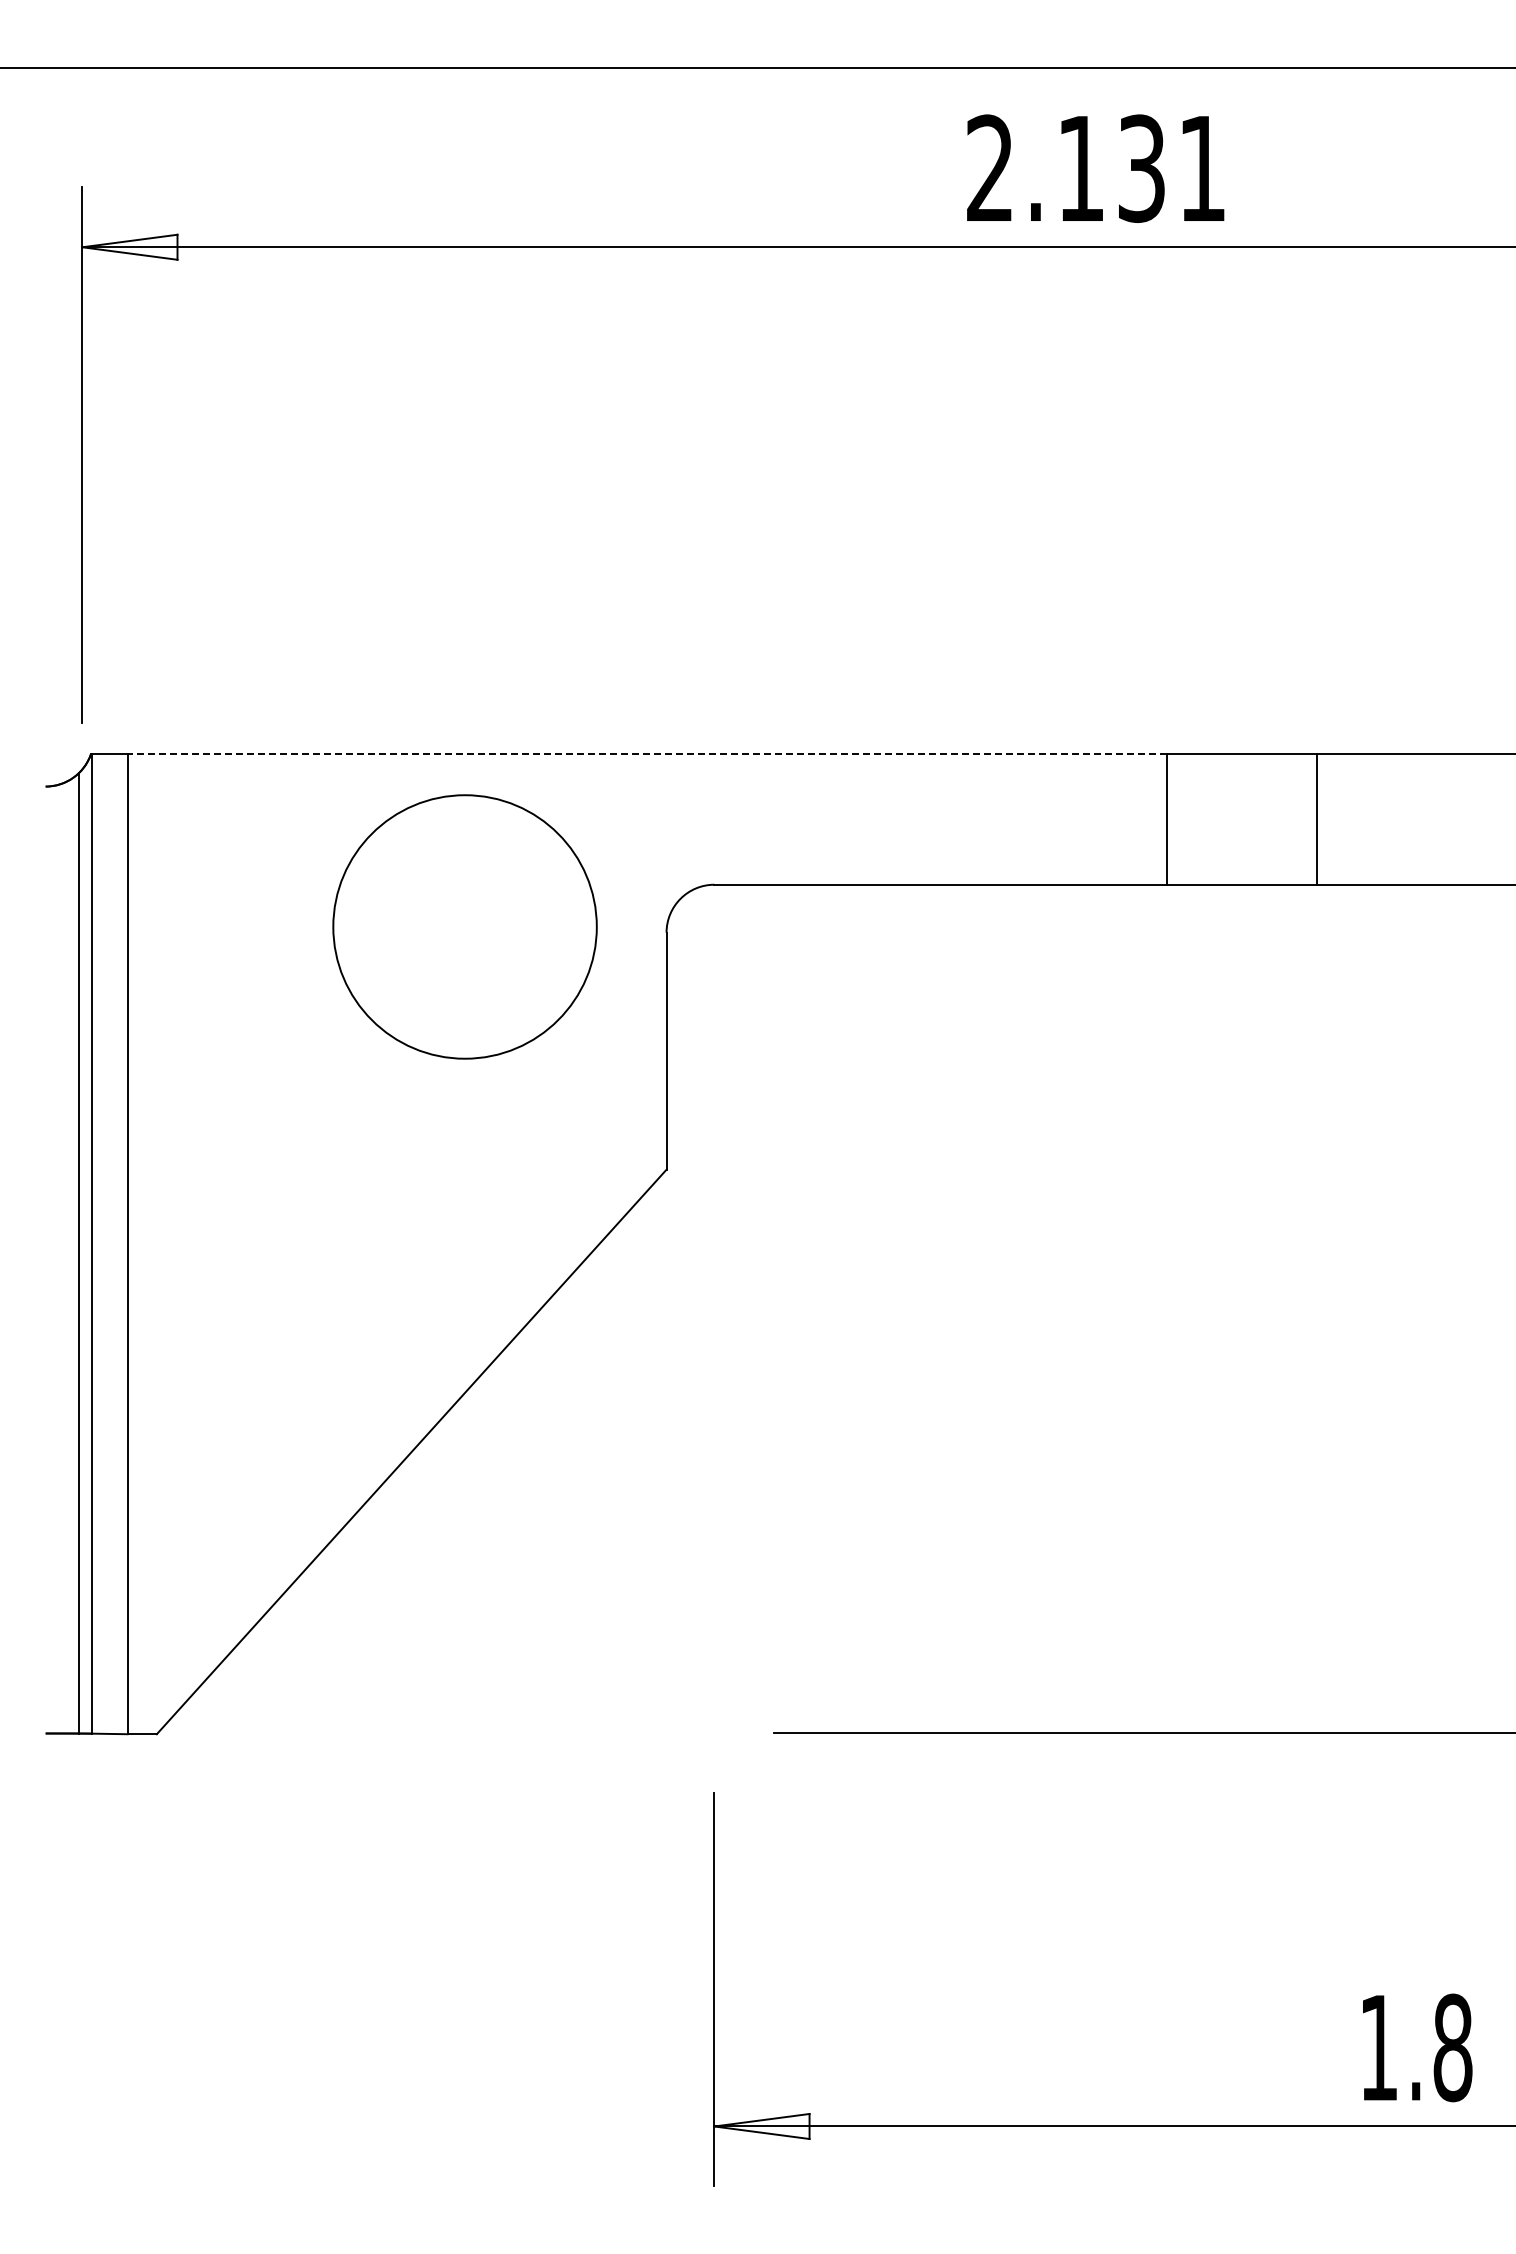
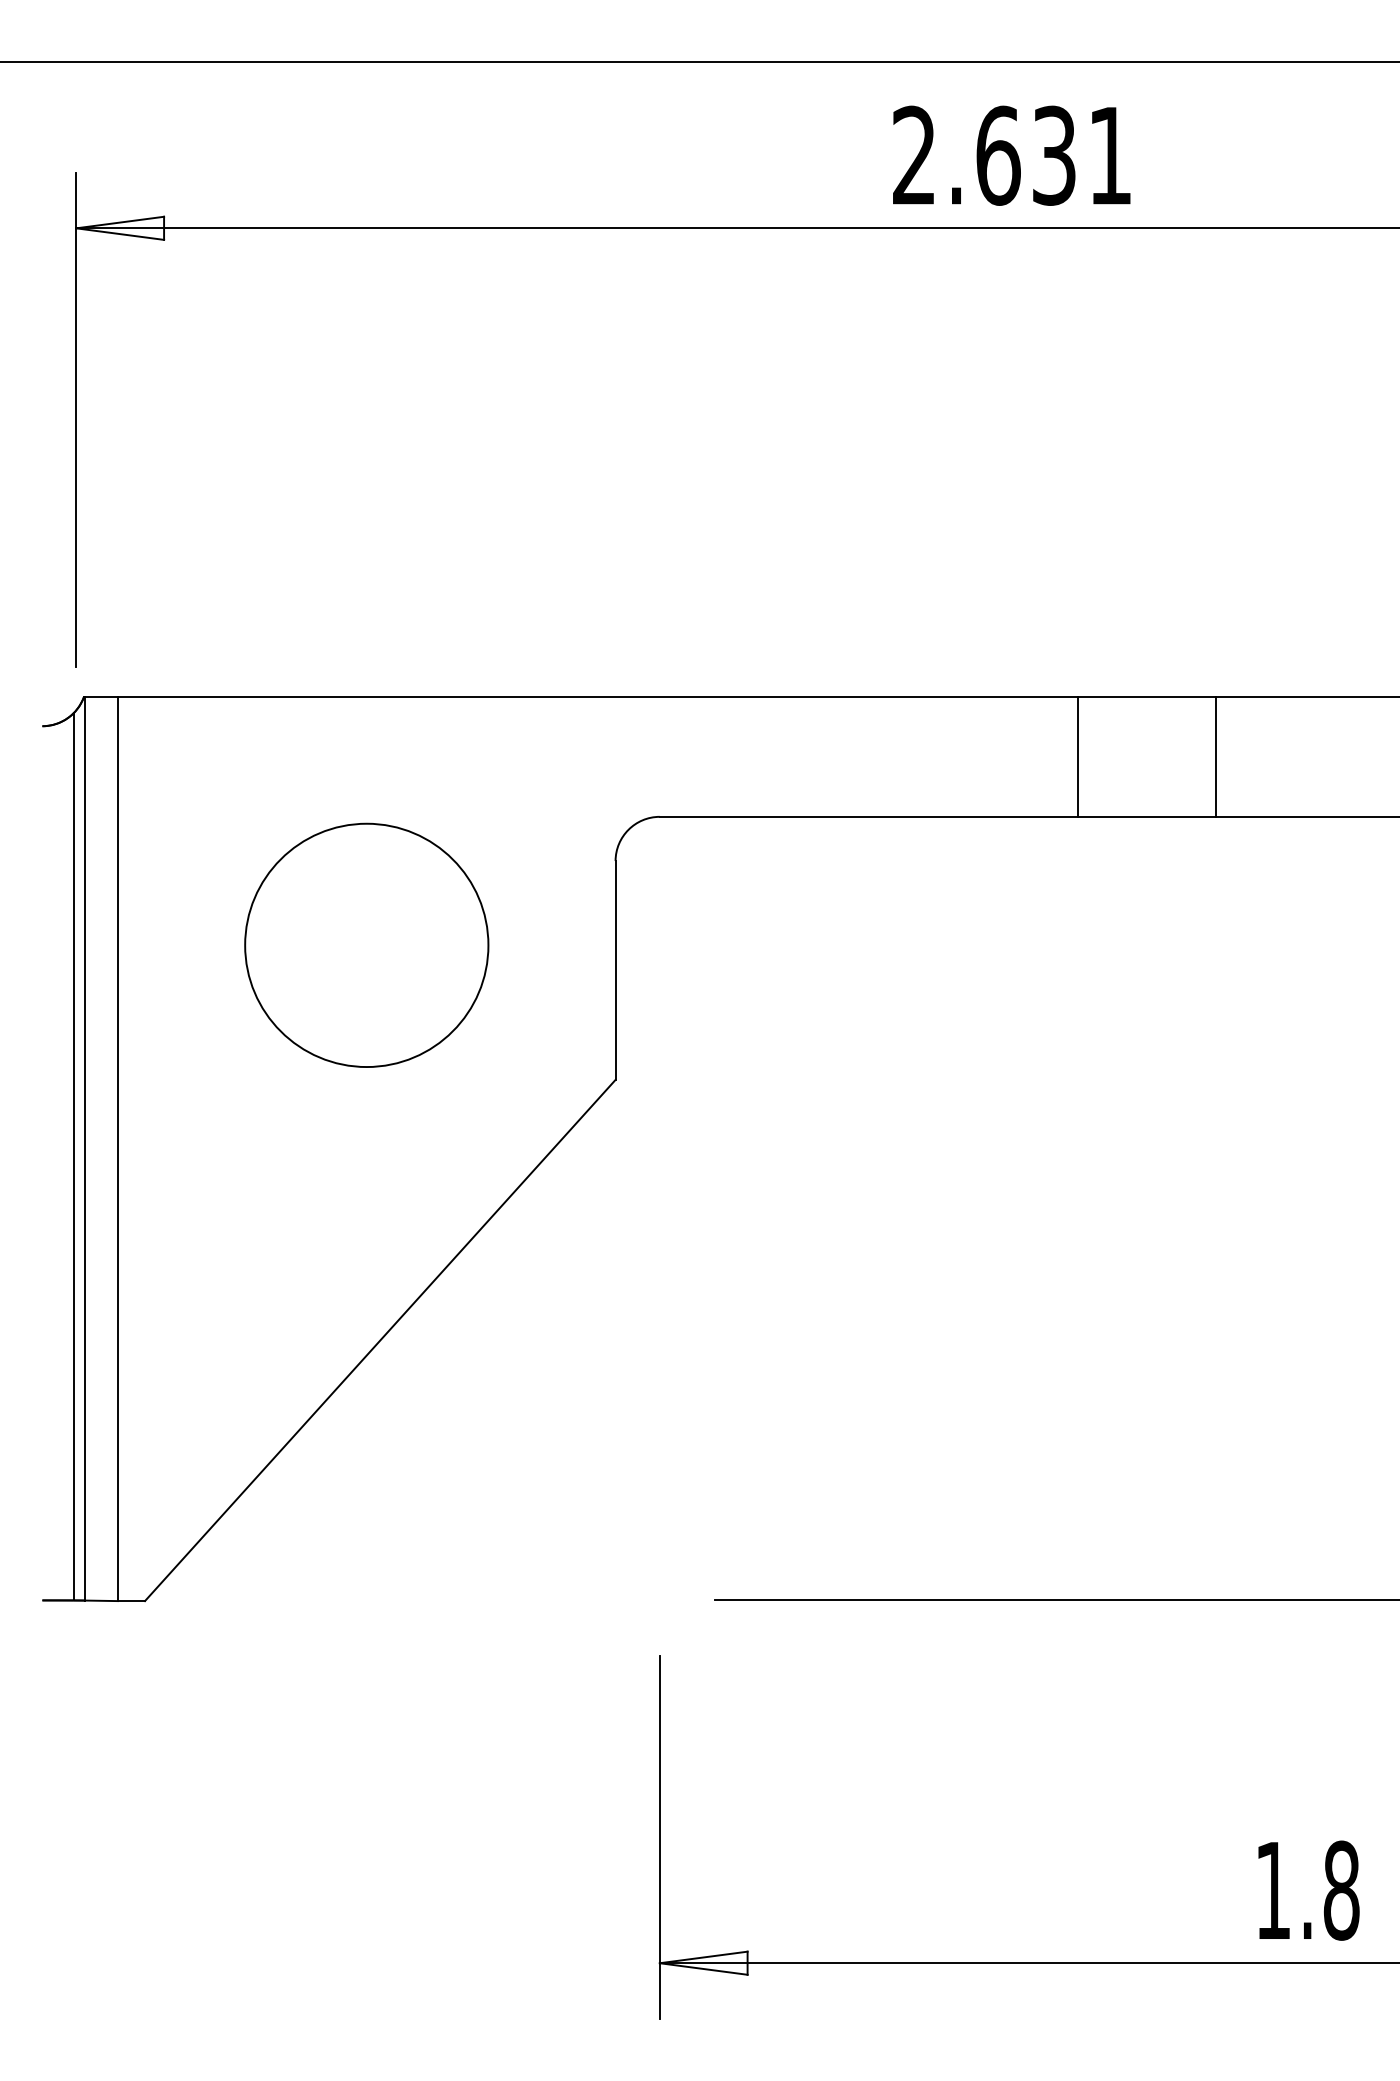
text: (1081, 168) -> (998, 155), 2.131 -> 2.631
line: (647, 754) -> (597, 696), dashed -> solid
circle: (464, 926) -> (366, 944), moved

